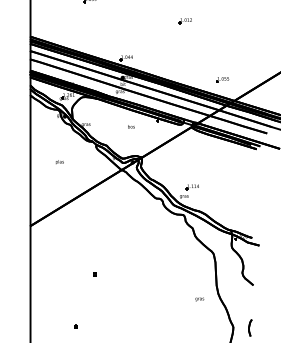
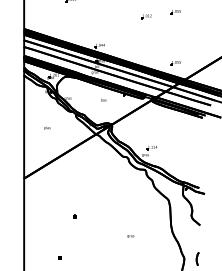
part: (222, 15) -> (175, 12), added
text: (199, 299) -> (130, 236), moved

